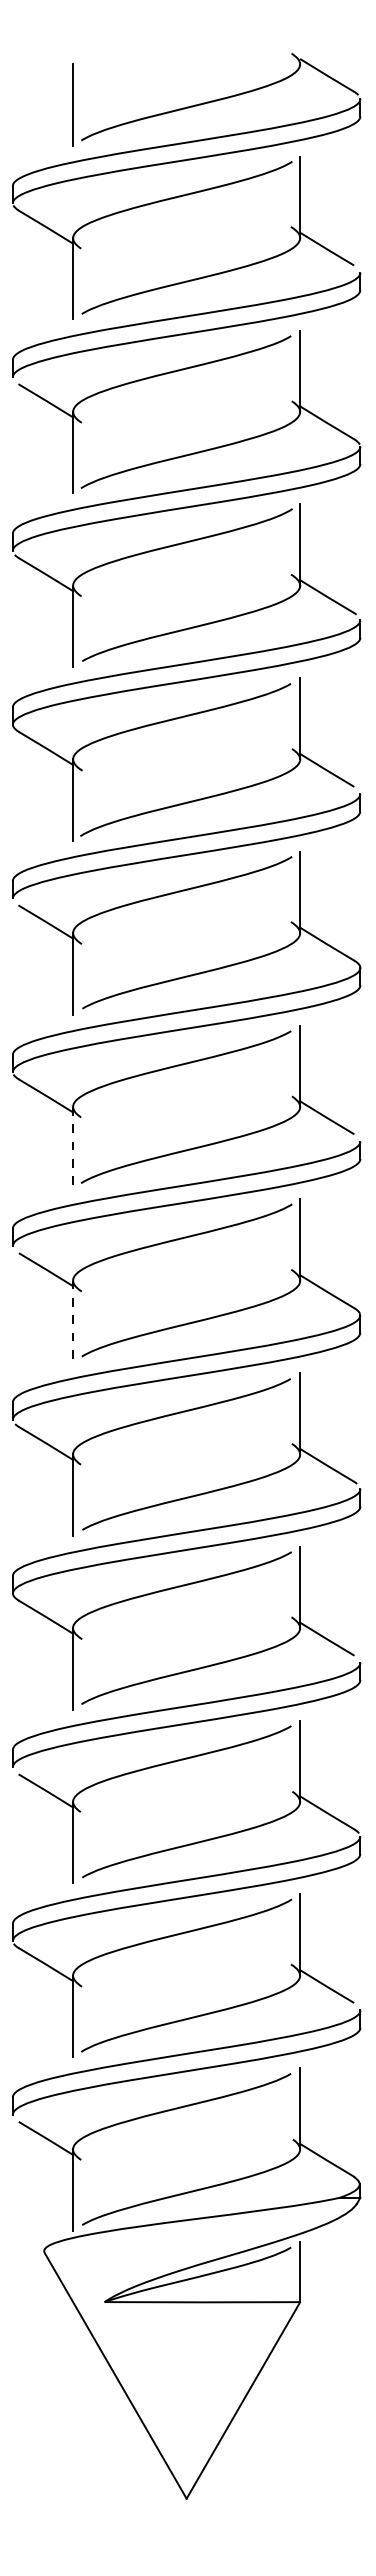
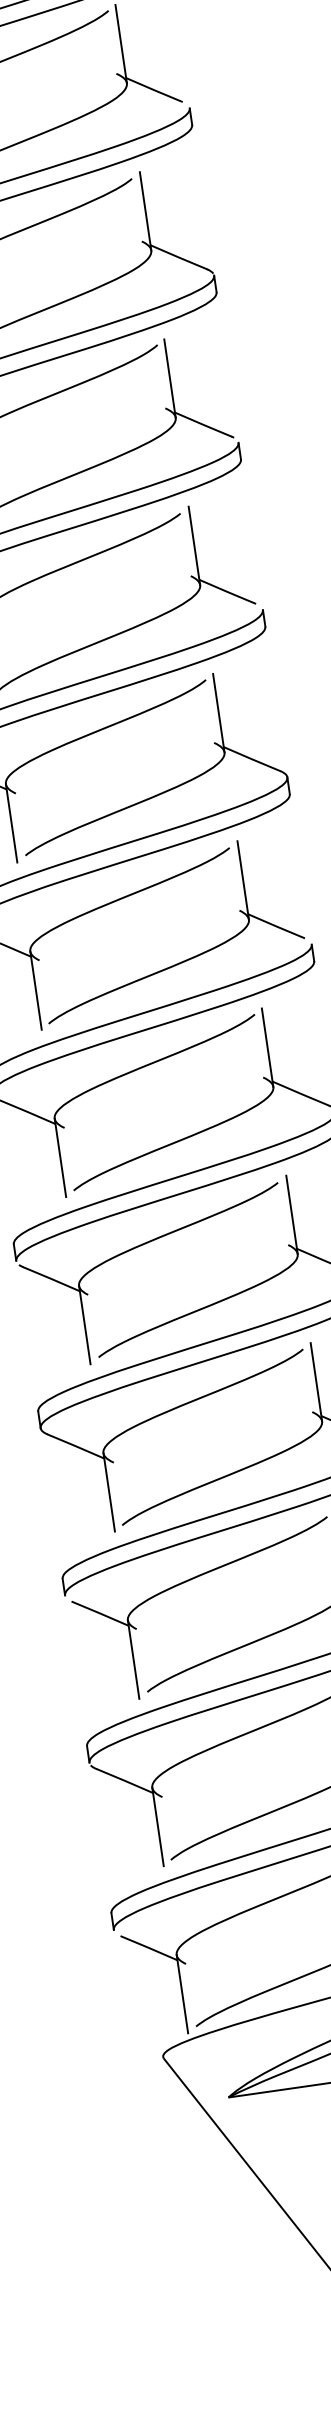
line: (73, 1147) -> (36, 990), dashed -> solid
line: (73, 1321) -> (60, 1157), dashed -> solid

